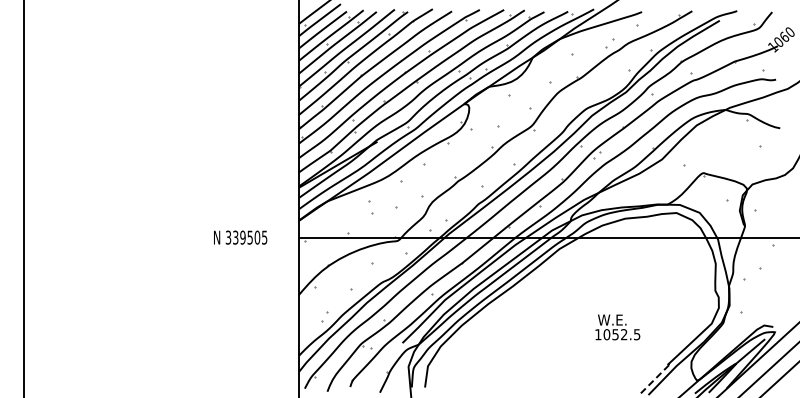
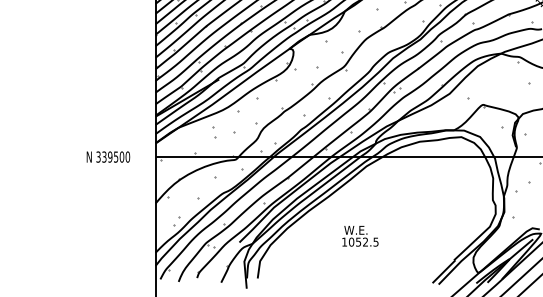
text: (264, 237) -> (127, 156), 339505 -> 339500
text: (617, 327) -> (360, 236), moved
line: (654, 379) -> (443, 271), dashed -> solid

